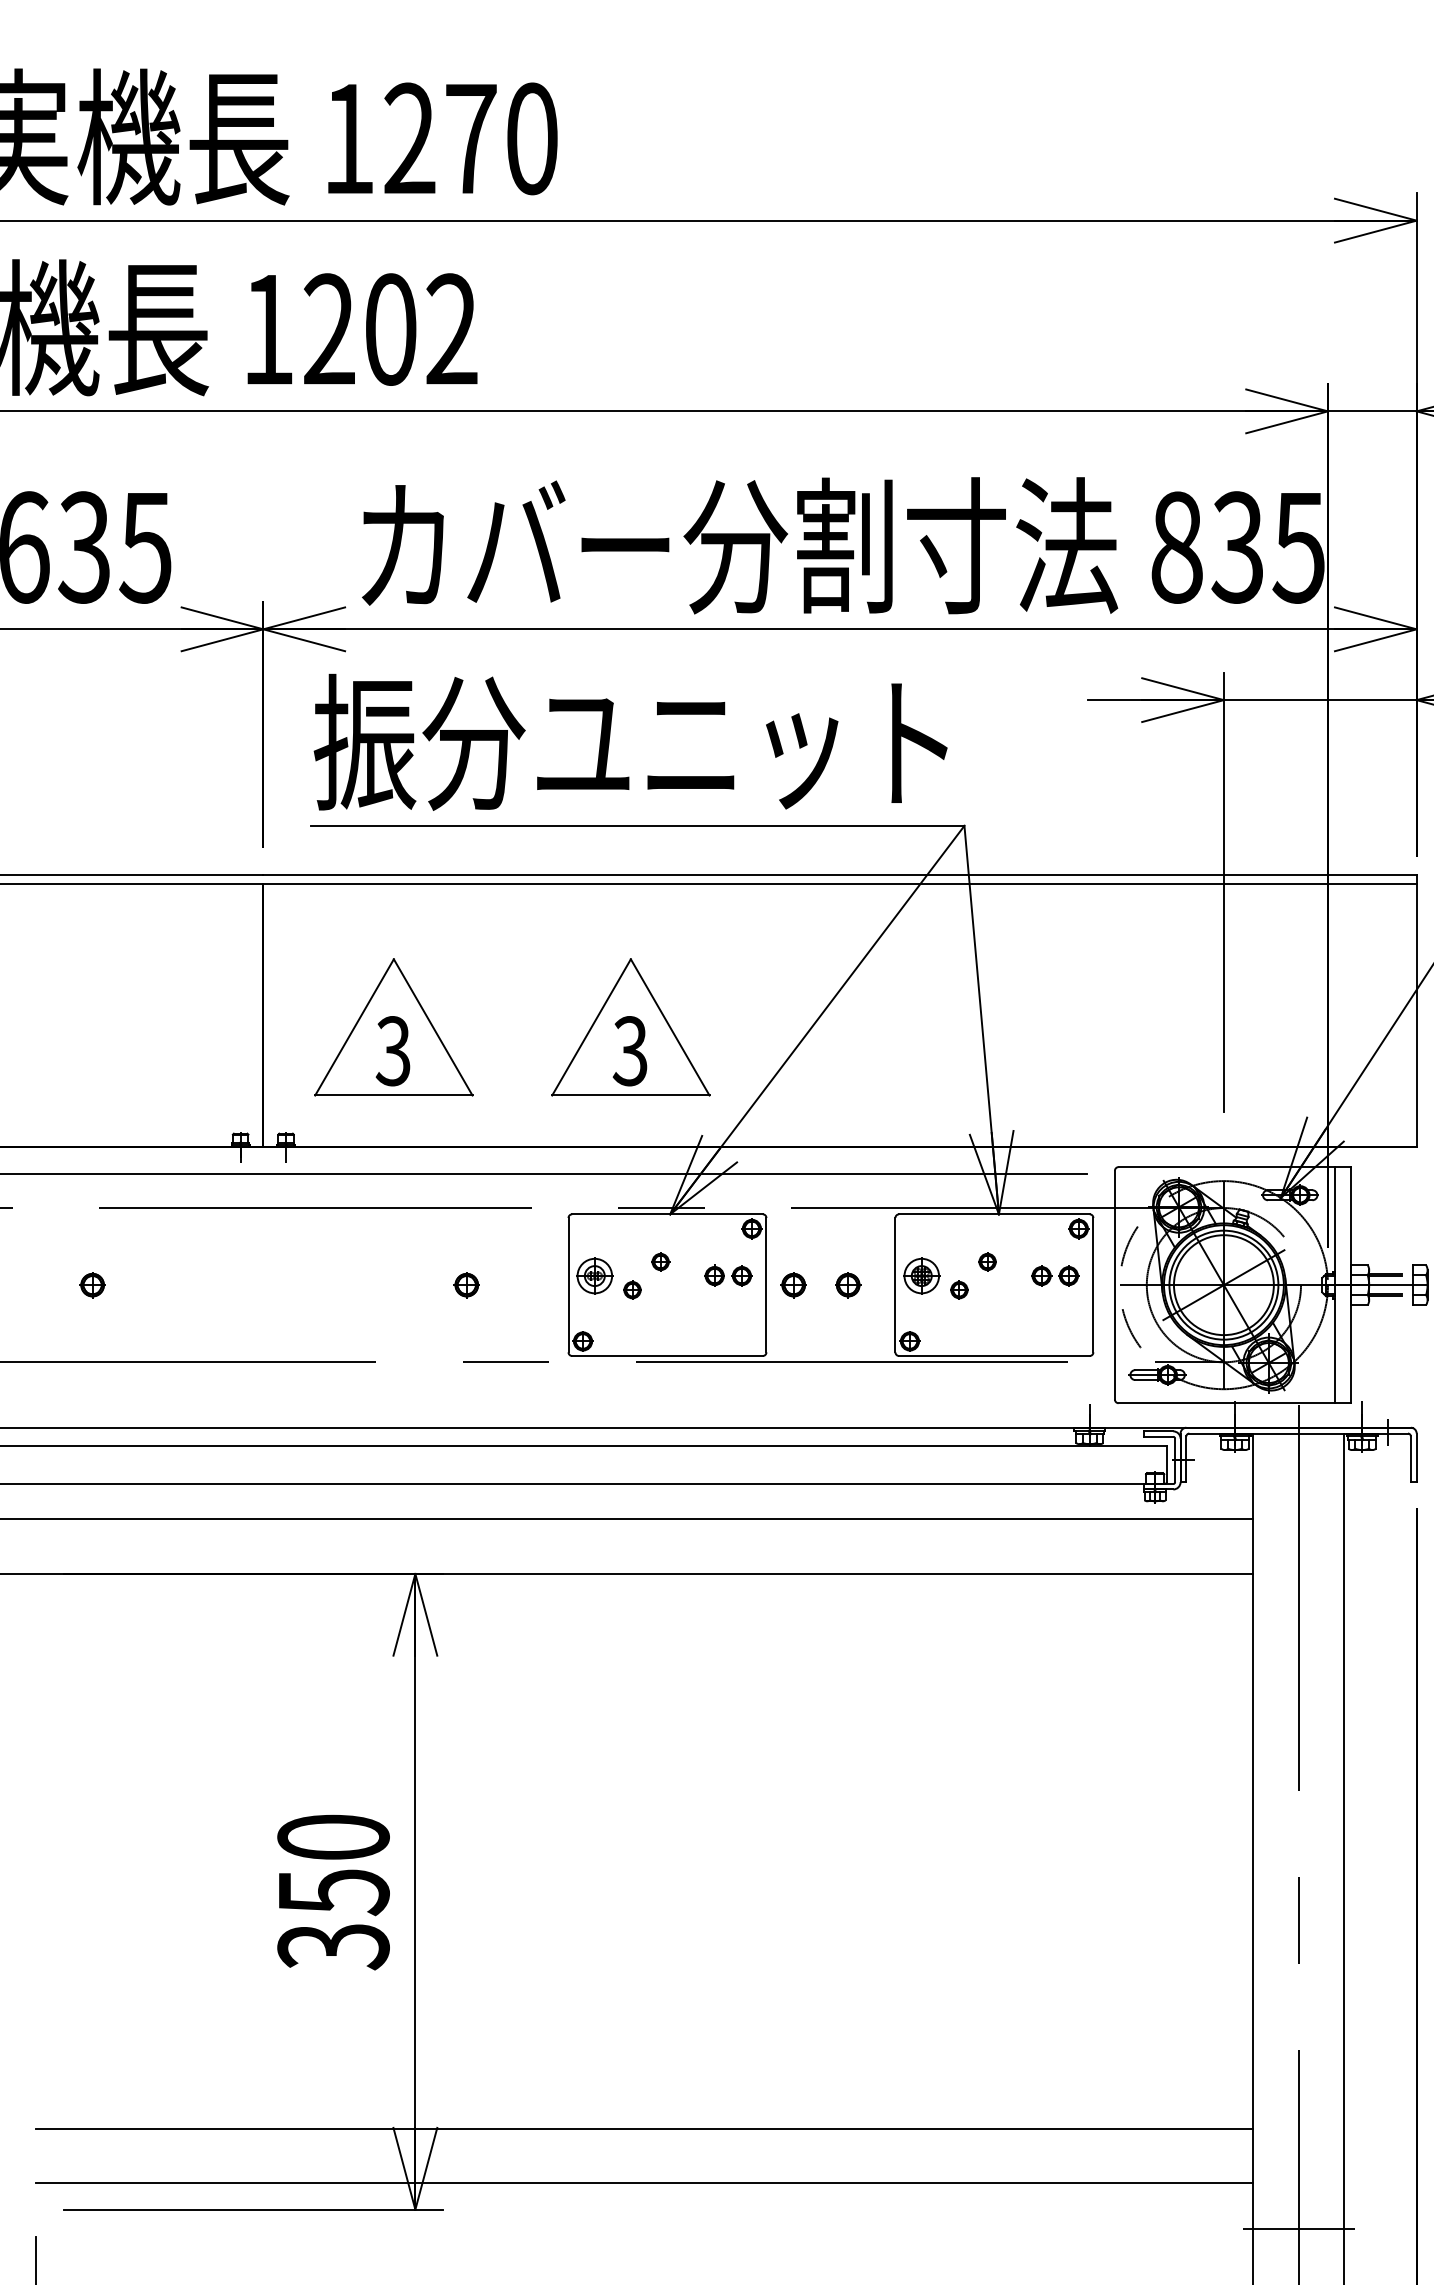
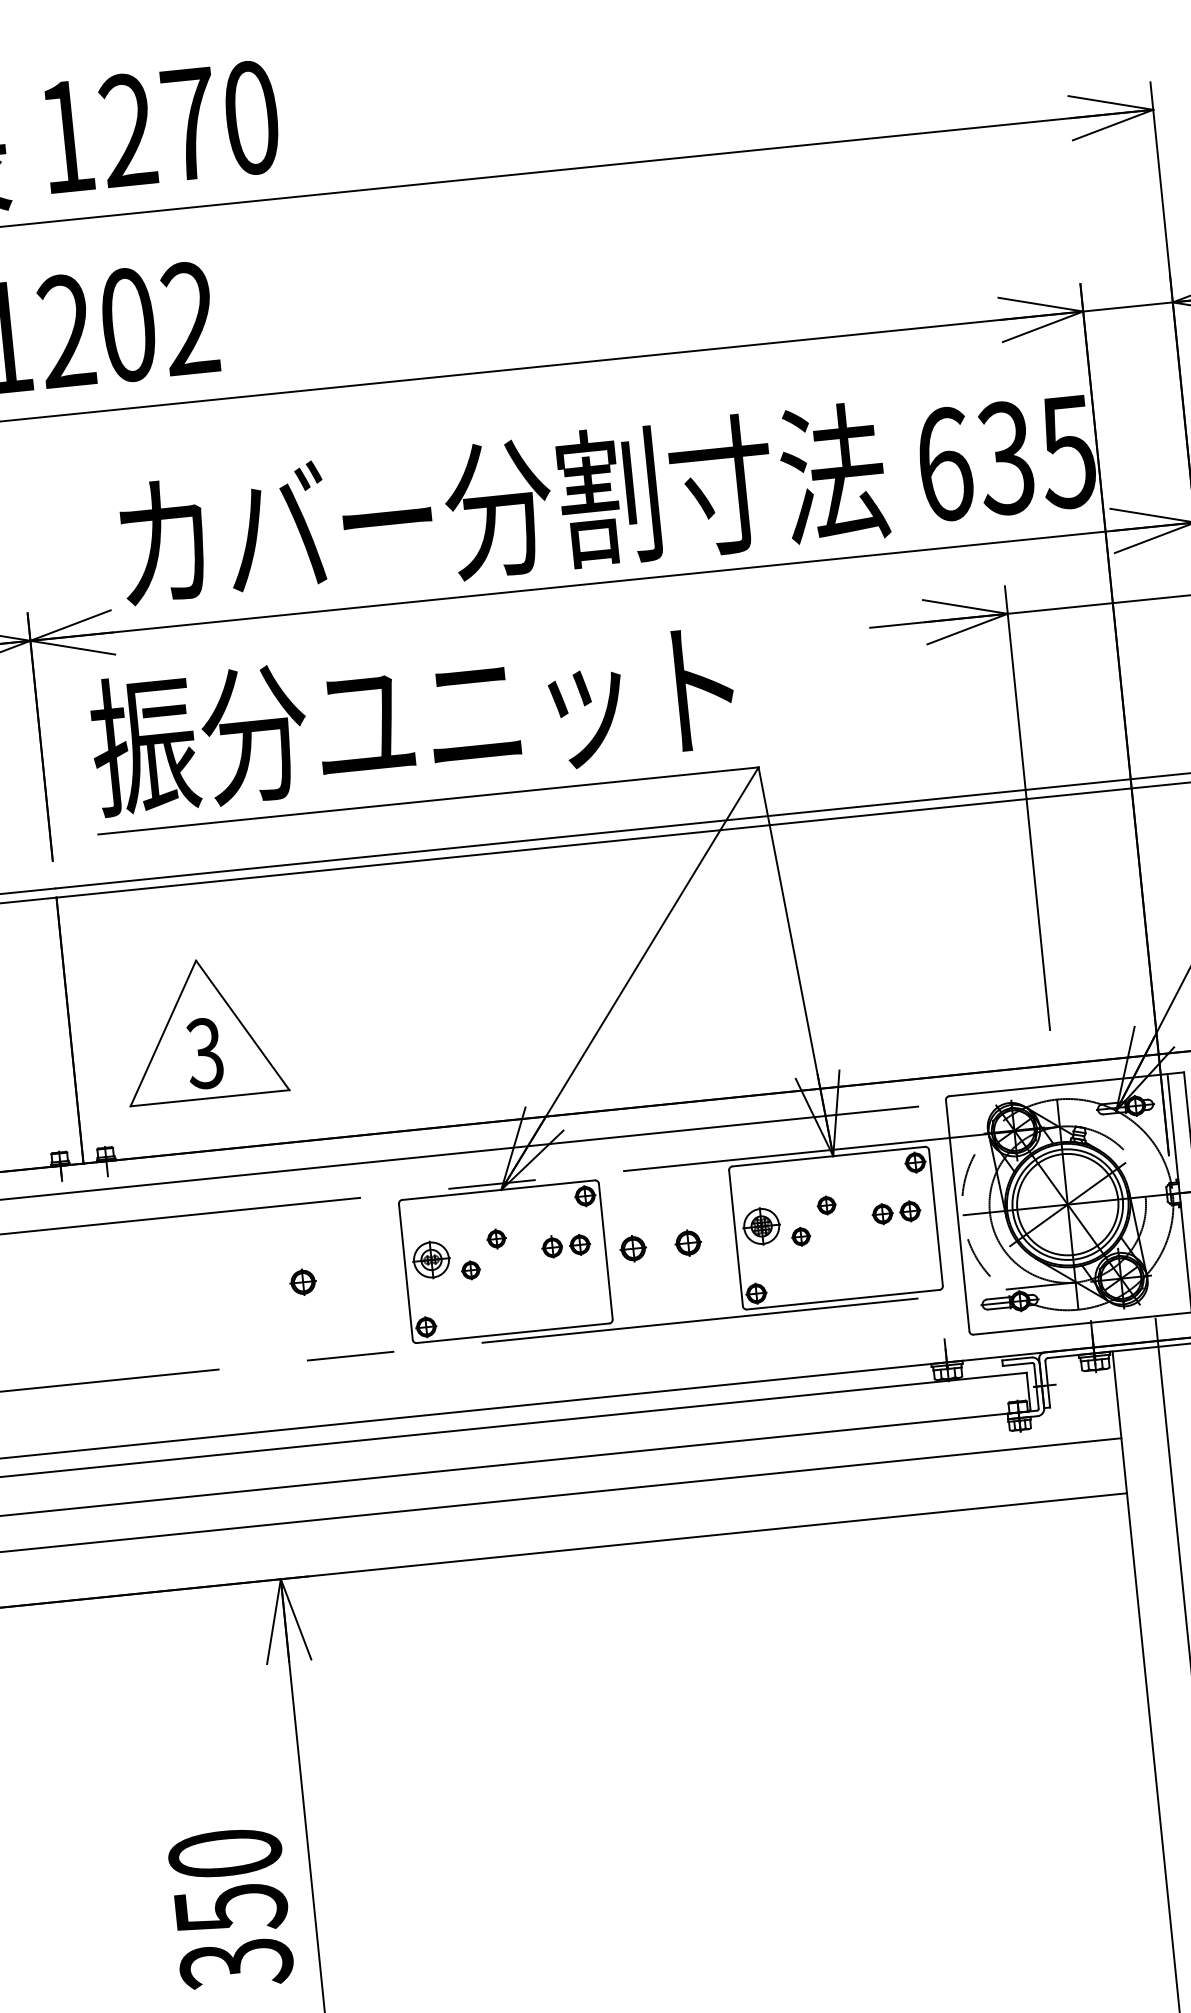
text: (1177, 547) -> (945, 464), 835 -> 635
part: (630, 1027) -> (442, 1005), removed

